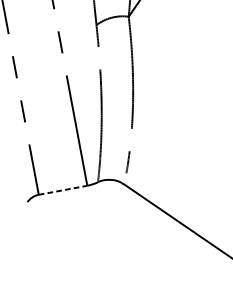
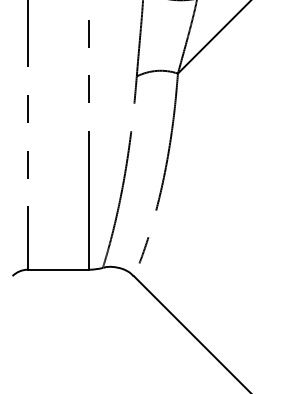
line: (62, 190) -> (58, 269), dashed -> solid

